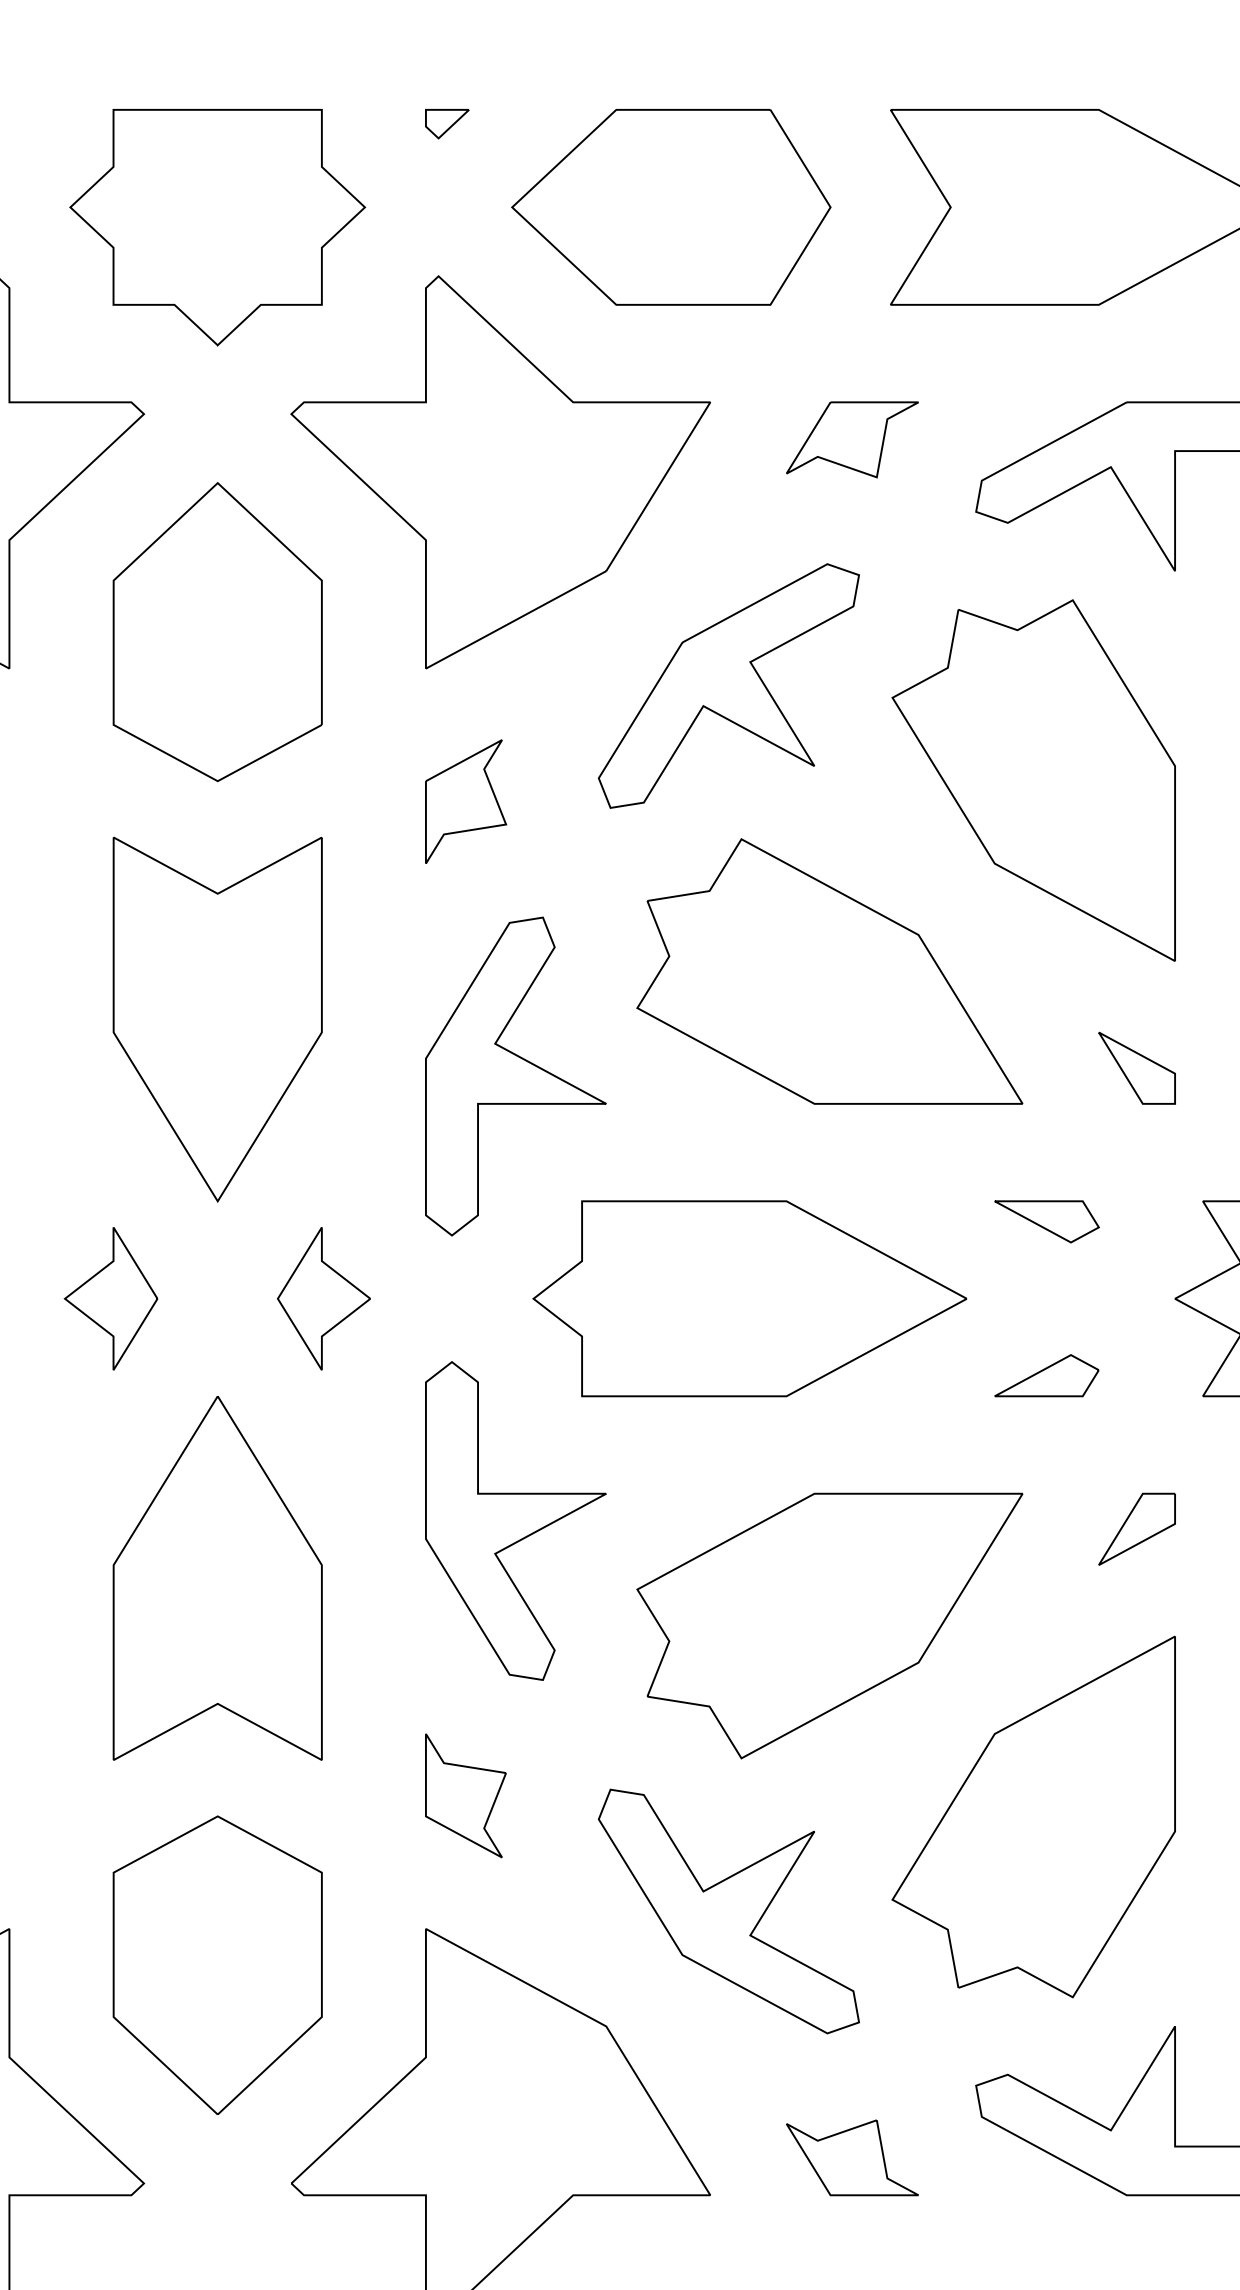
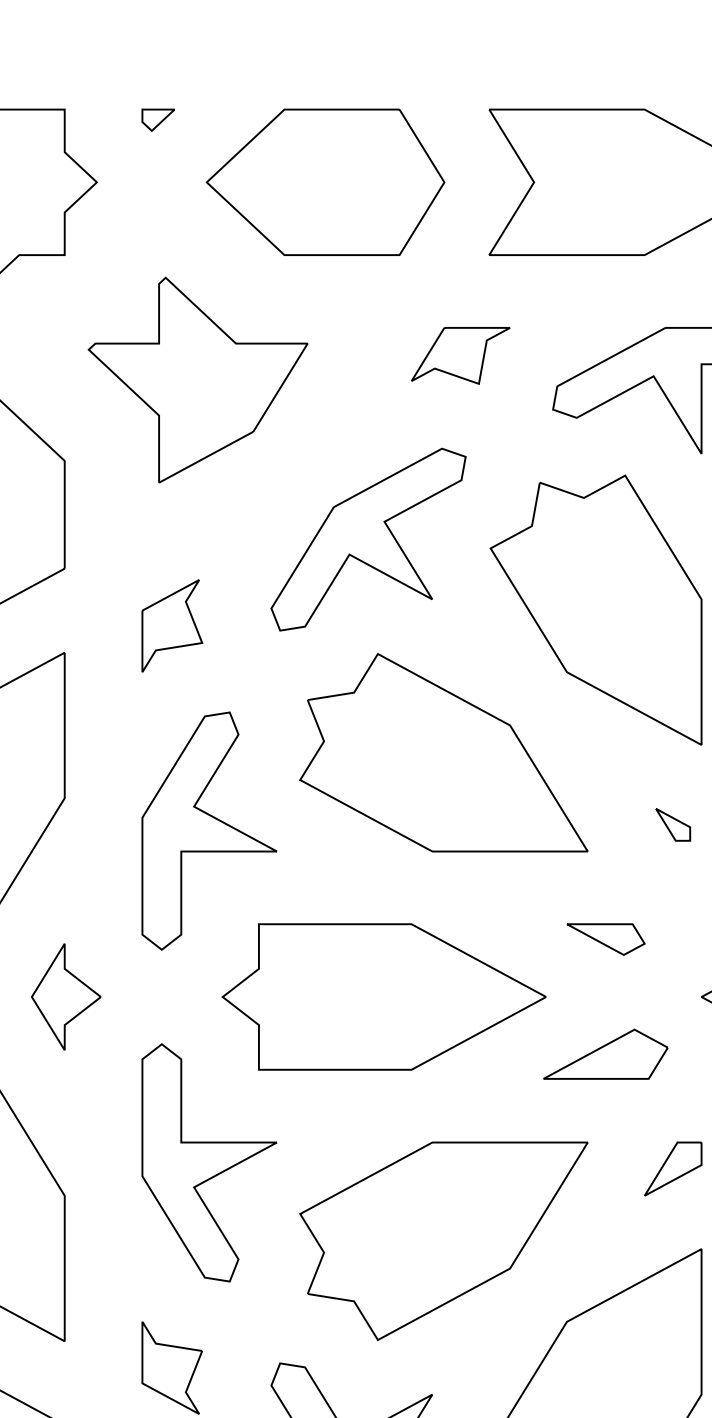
part: (500, 472) -> (198, 380), size x0.7
part: (1136, 1067) -> (672, 824), size x0.6
part: (1046, 1375) -> (605, 1054), size x1.6

